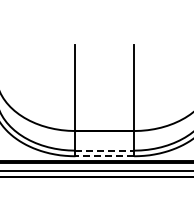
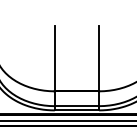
line: (105, 150) -> (77, 106), dashed -> solid
line: (104, 156) -> (76, 110), dashed -> solid

